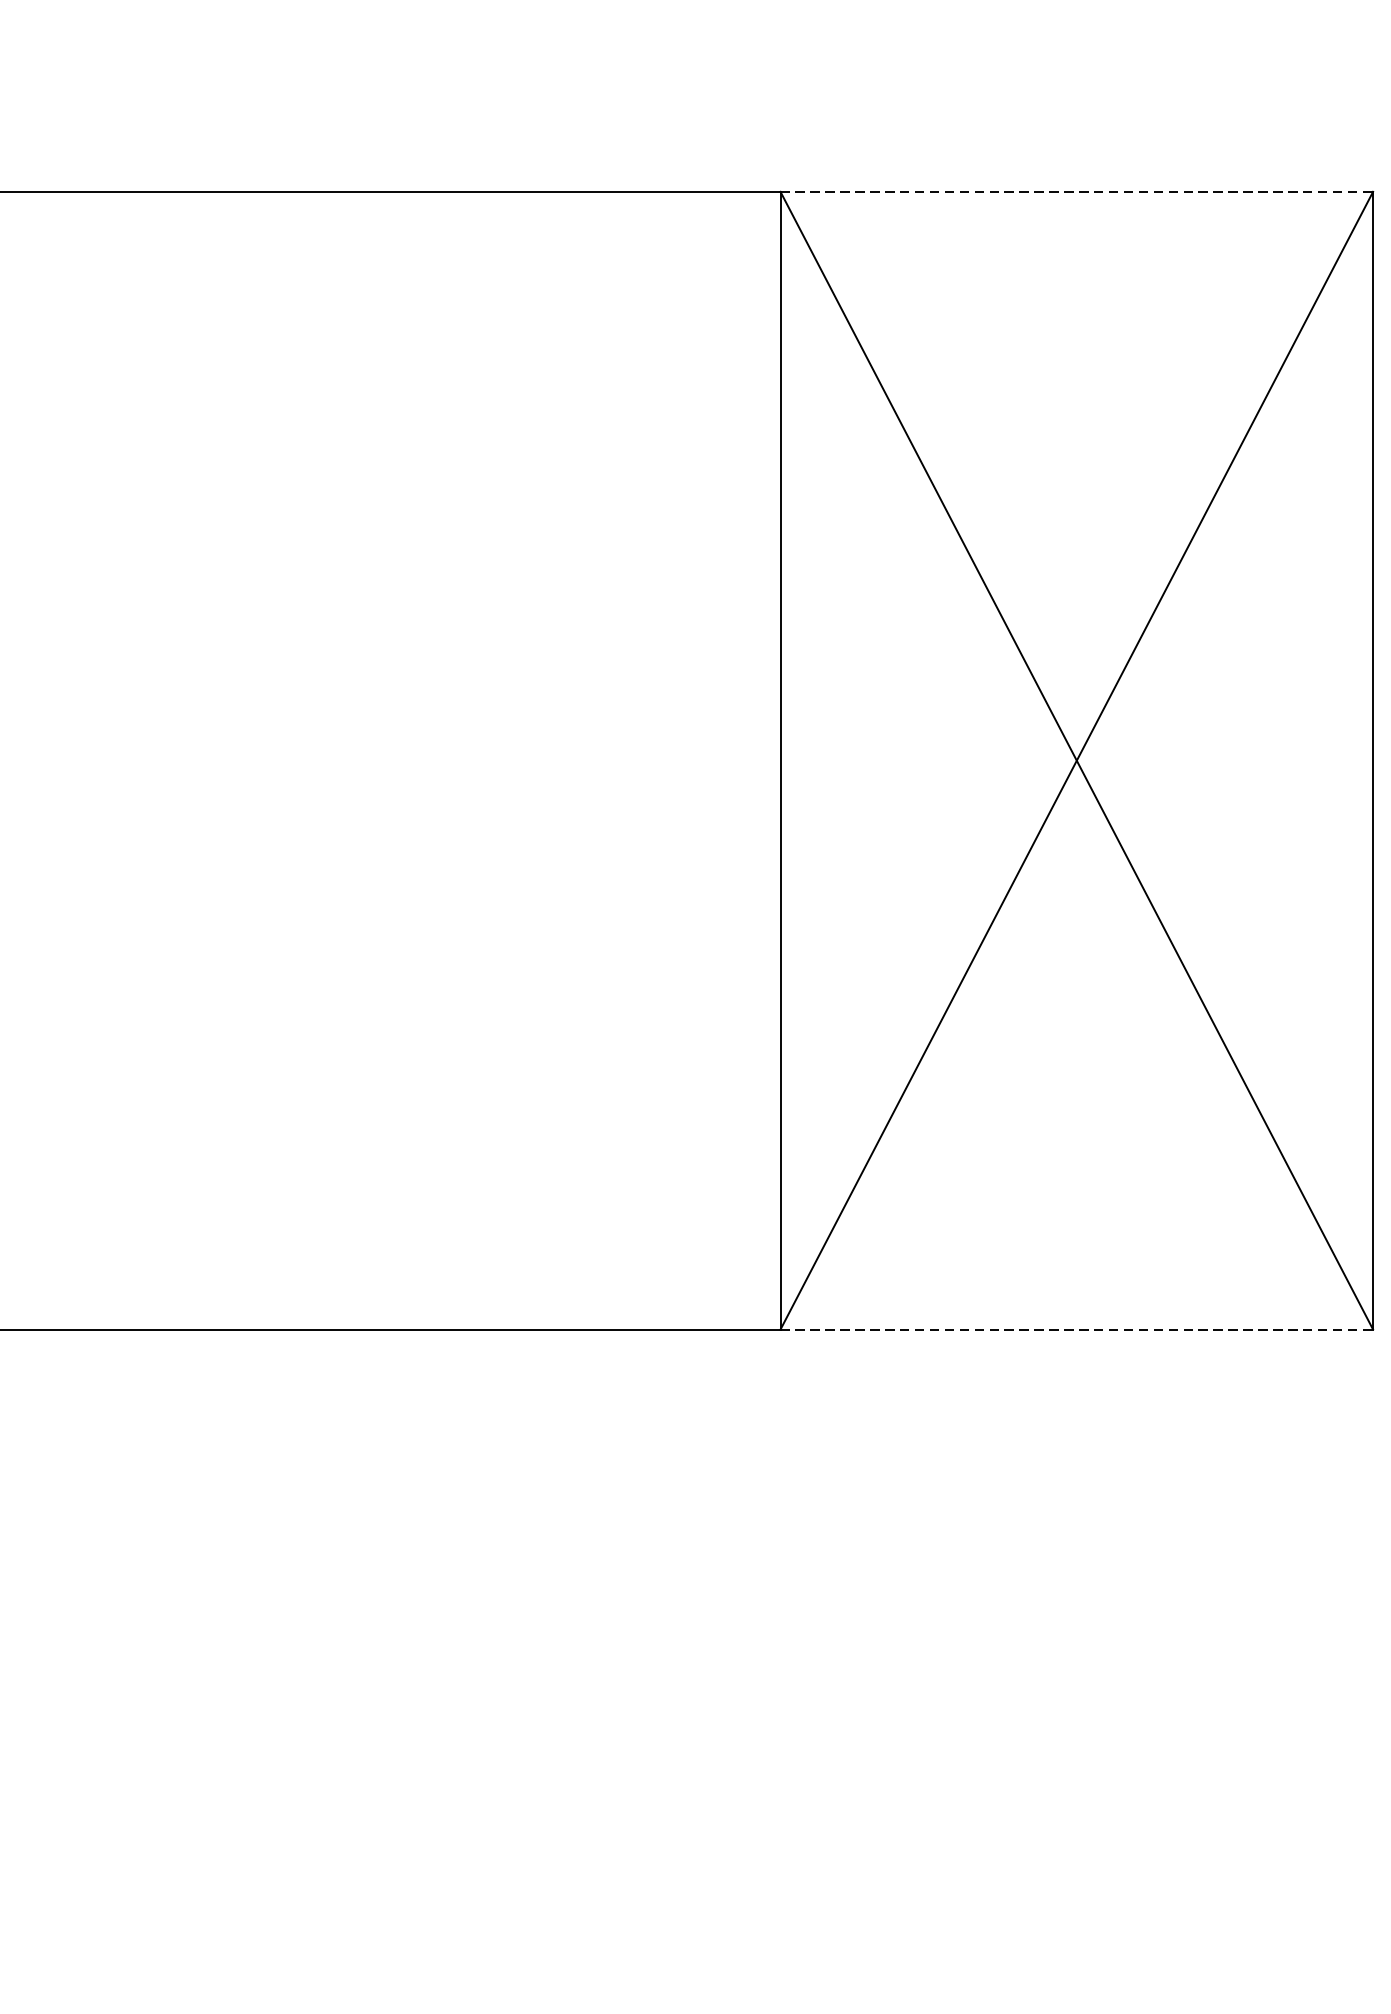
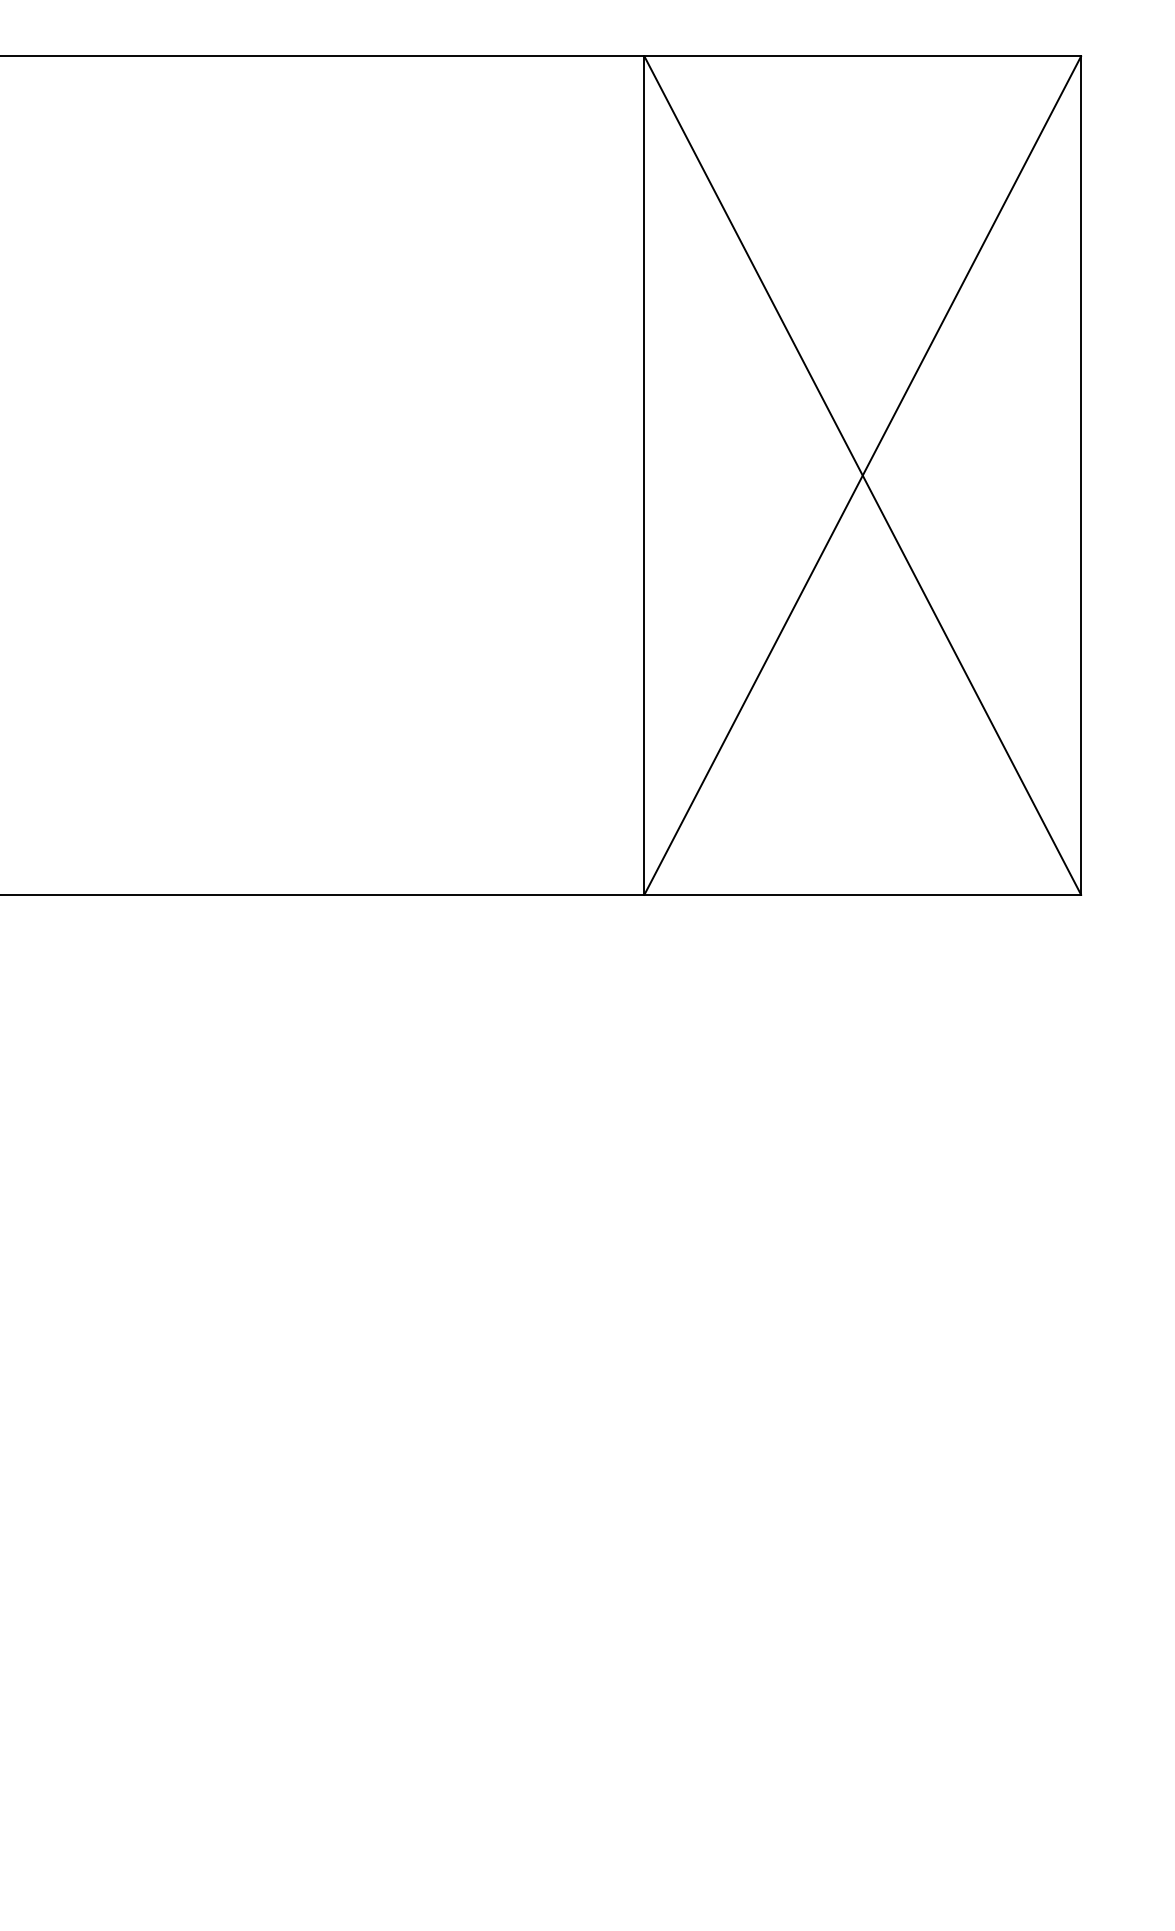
line: (1077, 192) -> (863, 56), dashed -> solid
line: (1077, 1329) -> (863, 894), dashed -> solid

